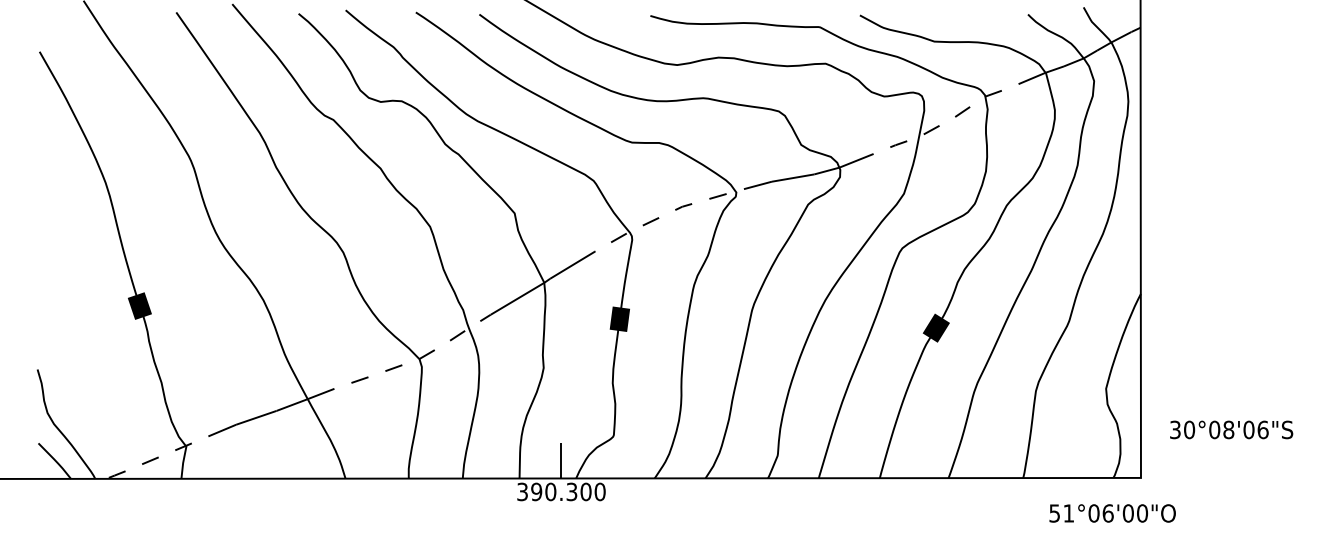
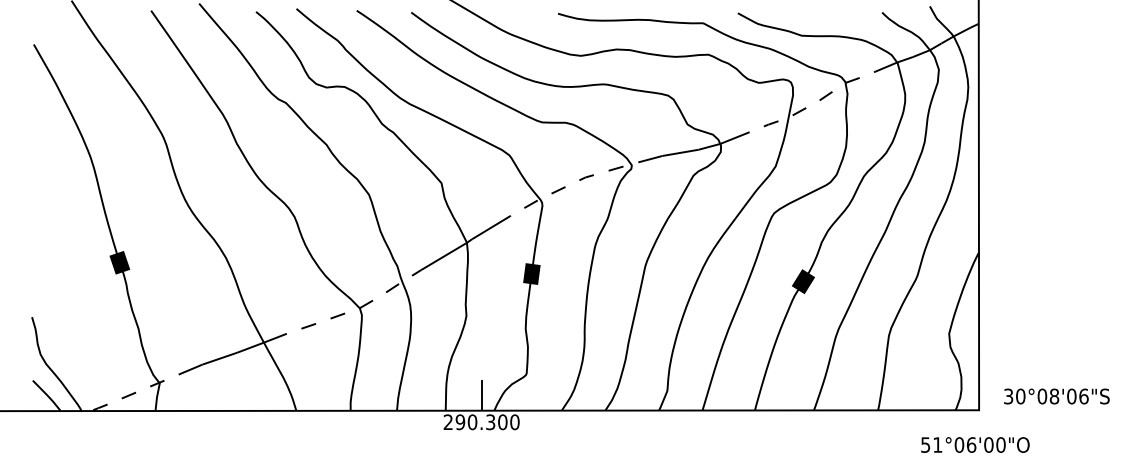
text: (1231, 429) -> (1056, 396), moved
text: (522, 492) -> (448, 422), 390.300 -> 290.300
text: (1112, 513) -> (975, 445), moved

